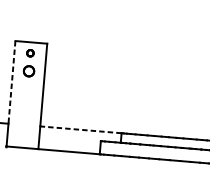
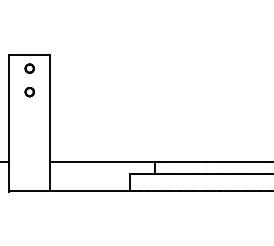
part: (28, 71) -> (29, 92), size x0.62
line: (12, 82) -> (9, 108), dashed -> solid
line: (80, 129) -> (102, 161), dashed -> solid

